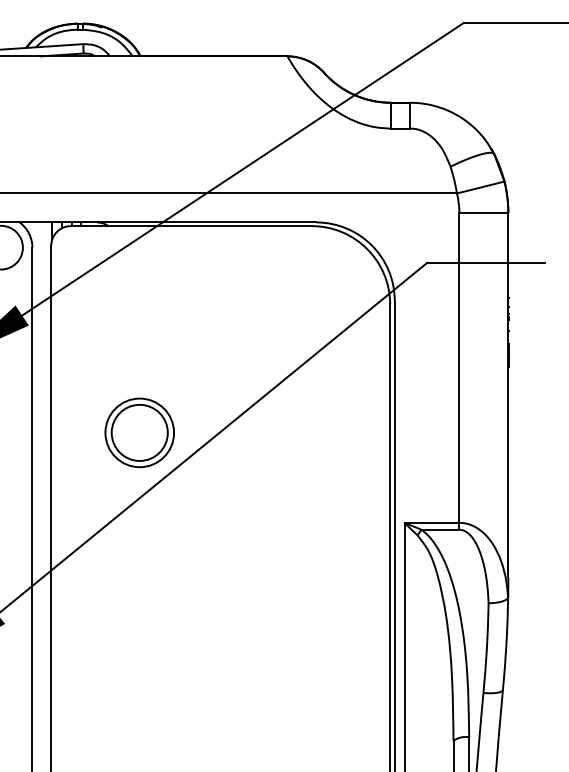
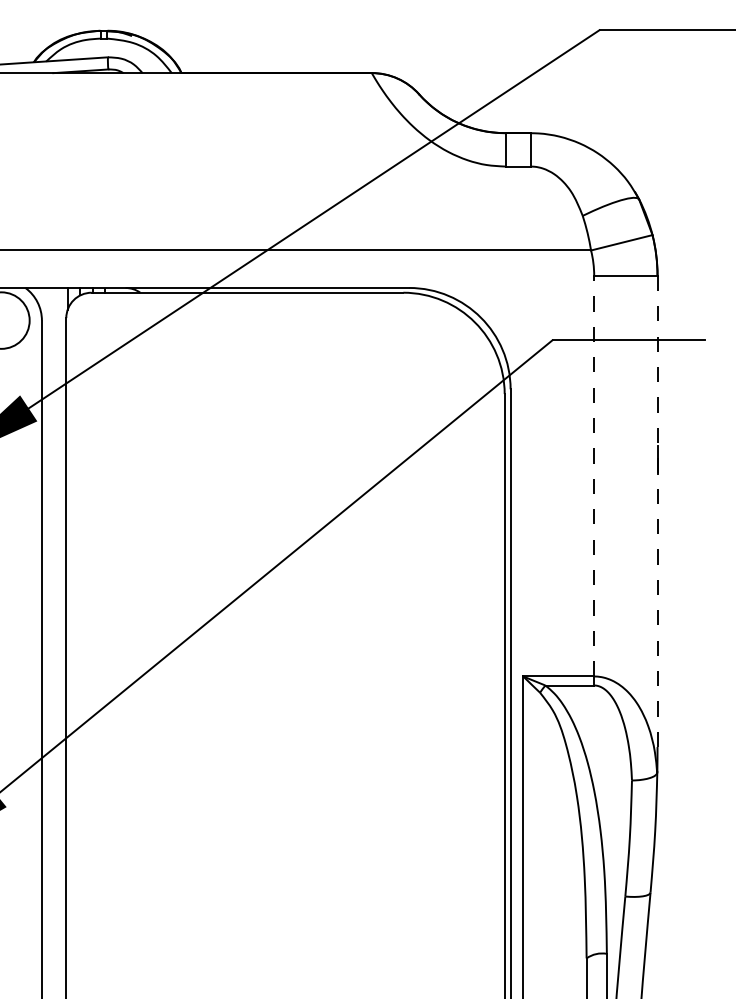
line: (459, 367) -> (594, 475), solid -> dashed
line: (508, 395) -> (657, 511), solid -> dashed
part: (139, 432) -> (180, 559), removed

